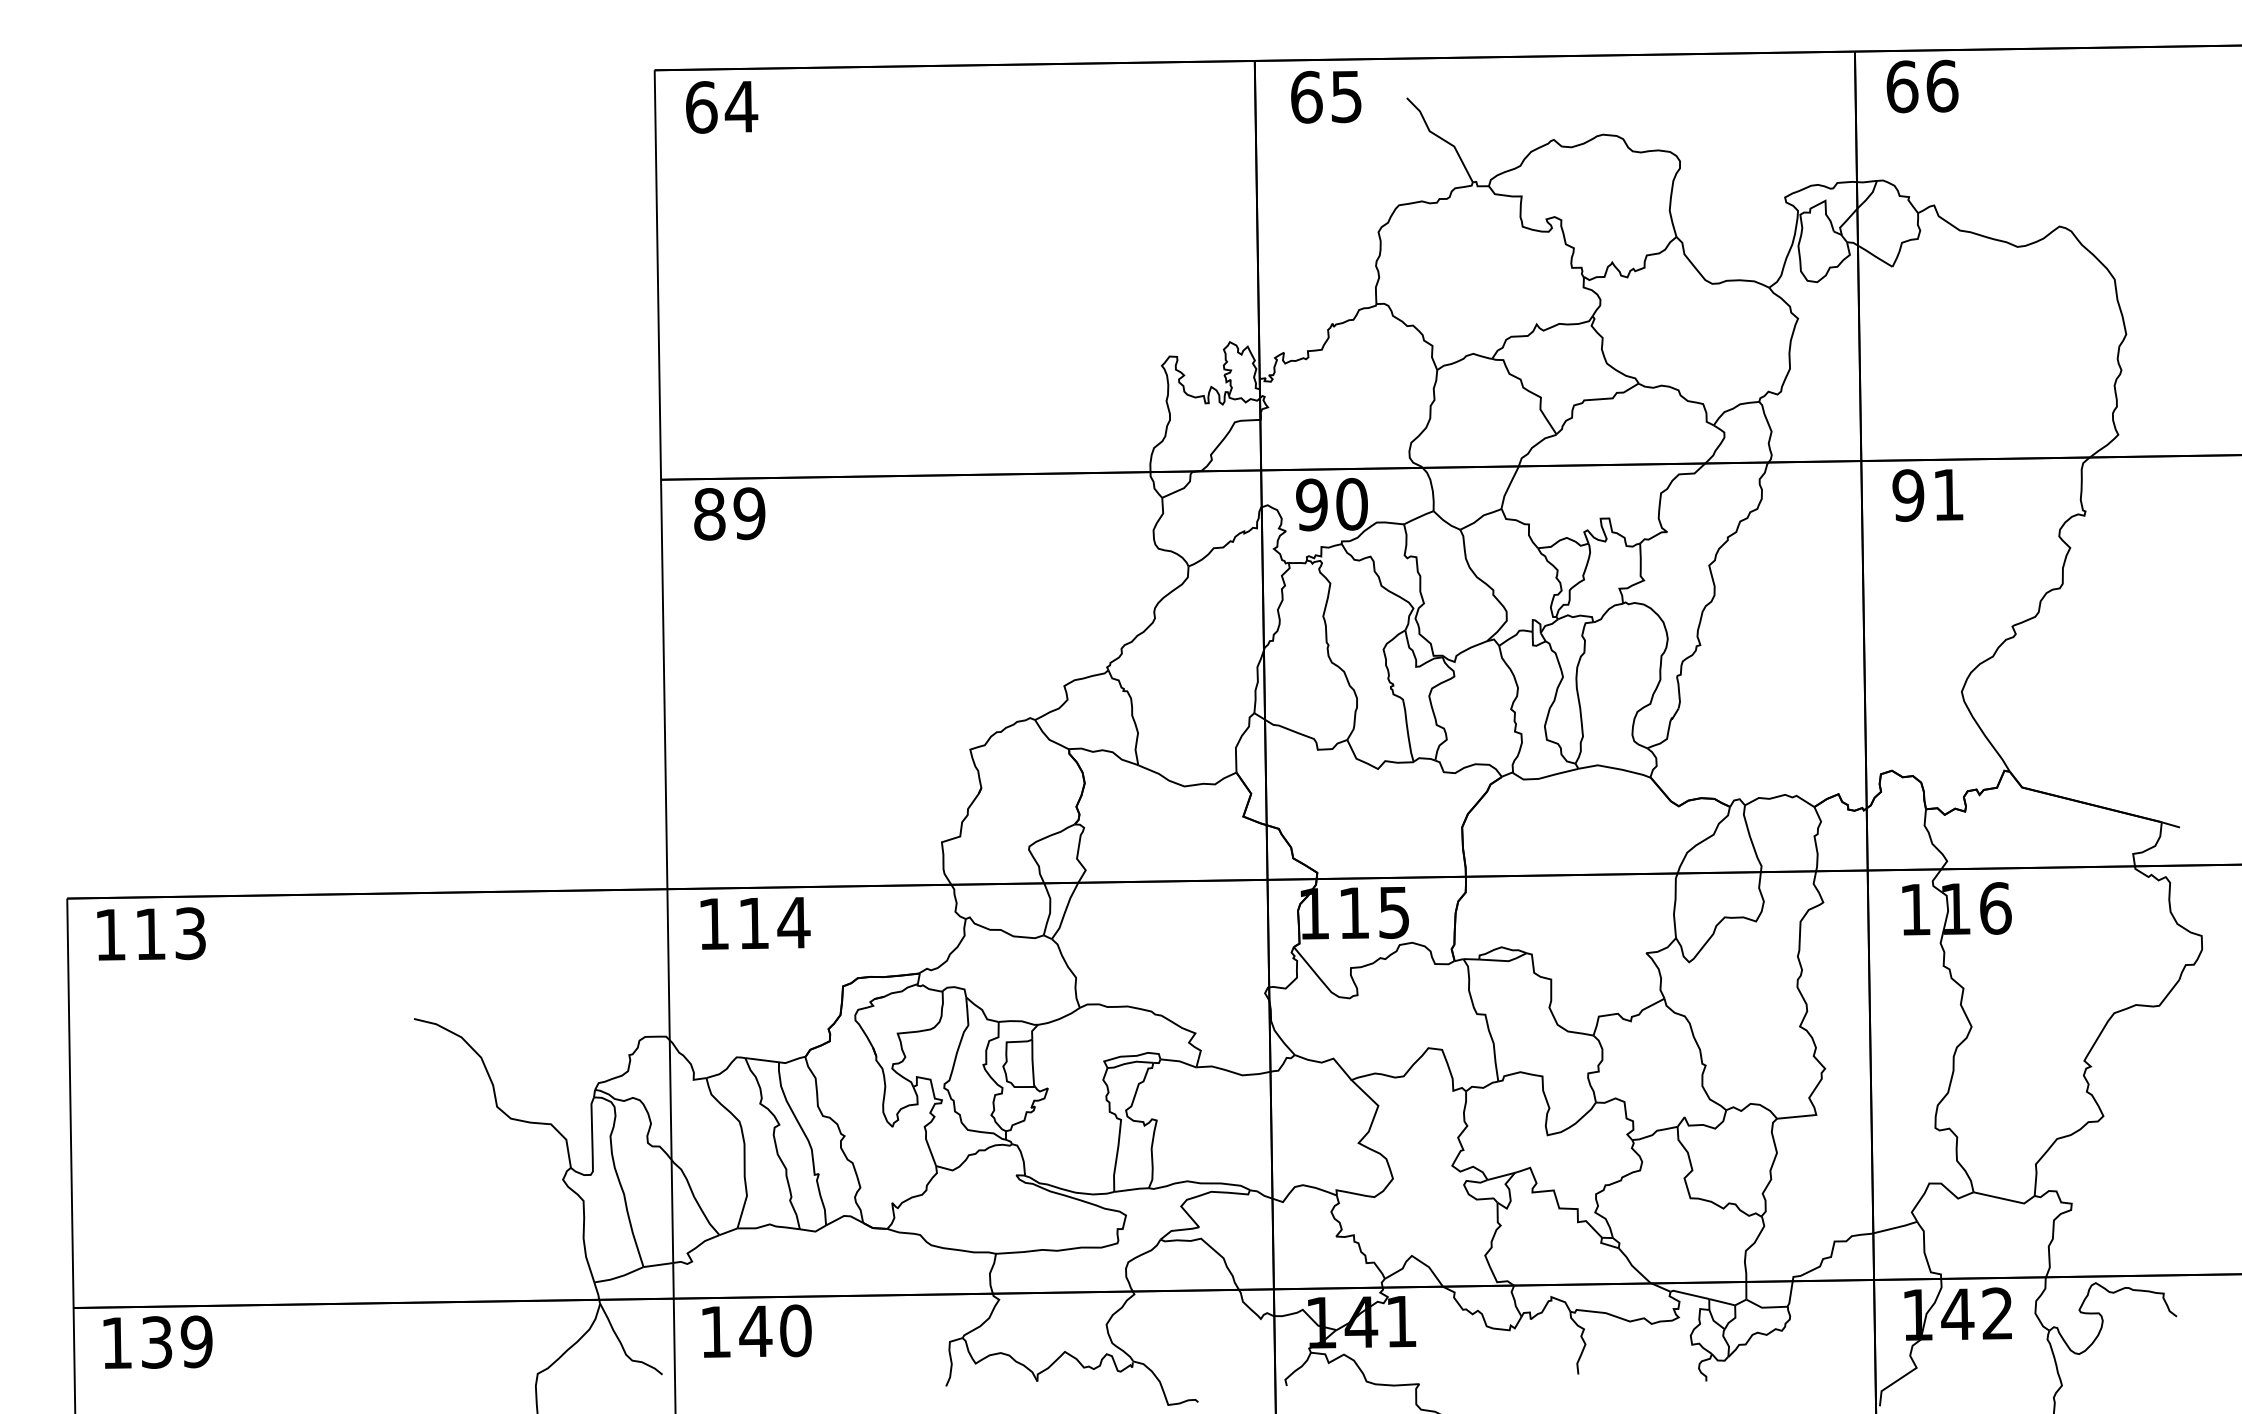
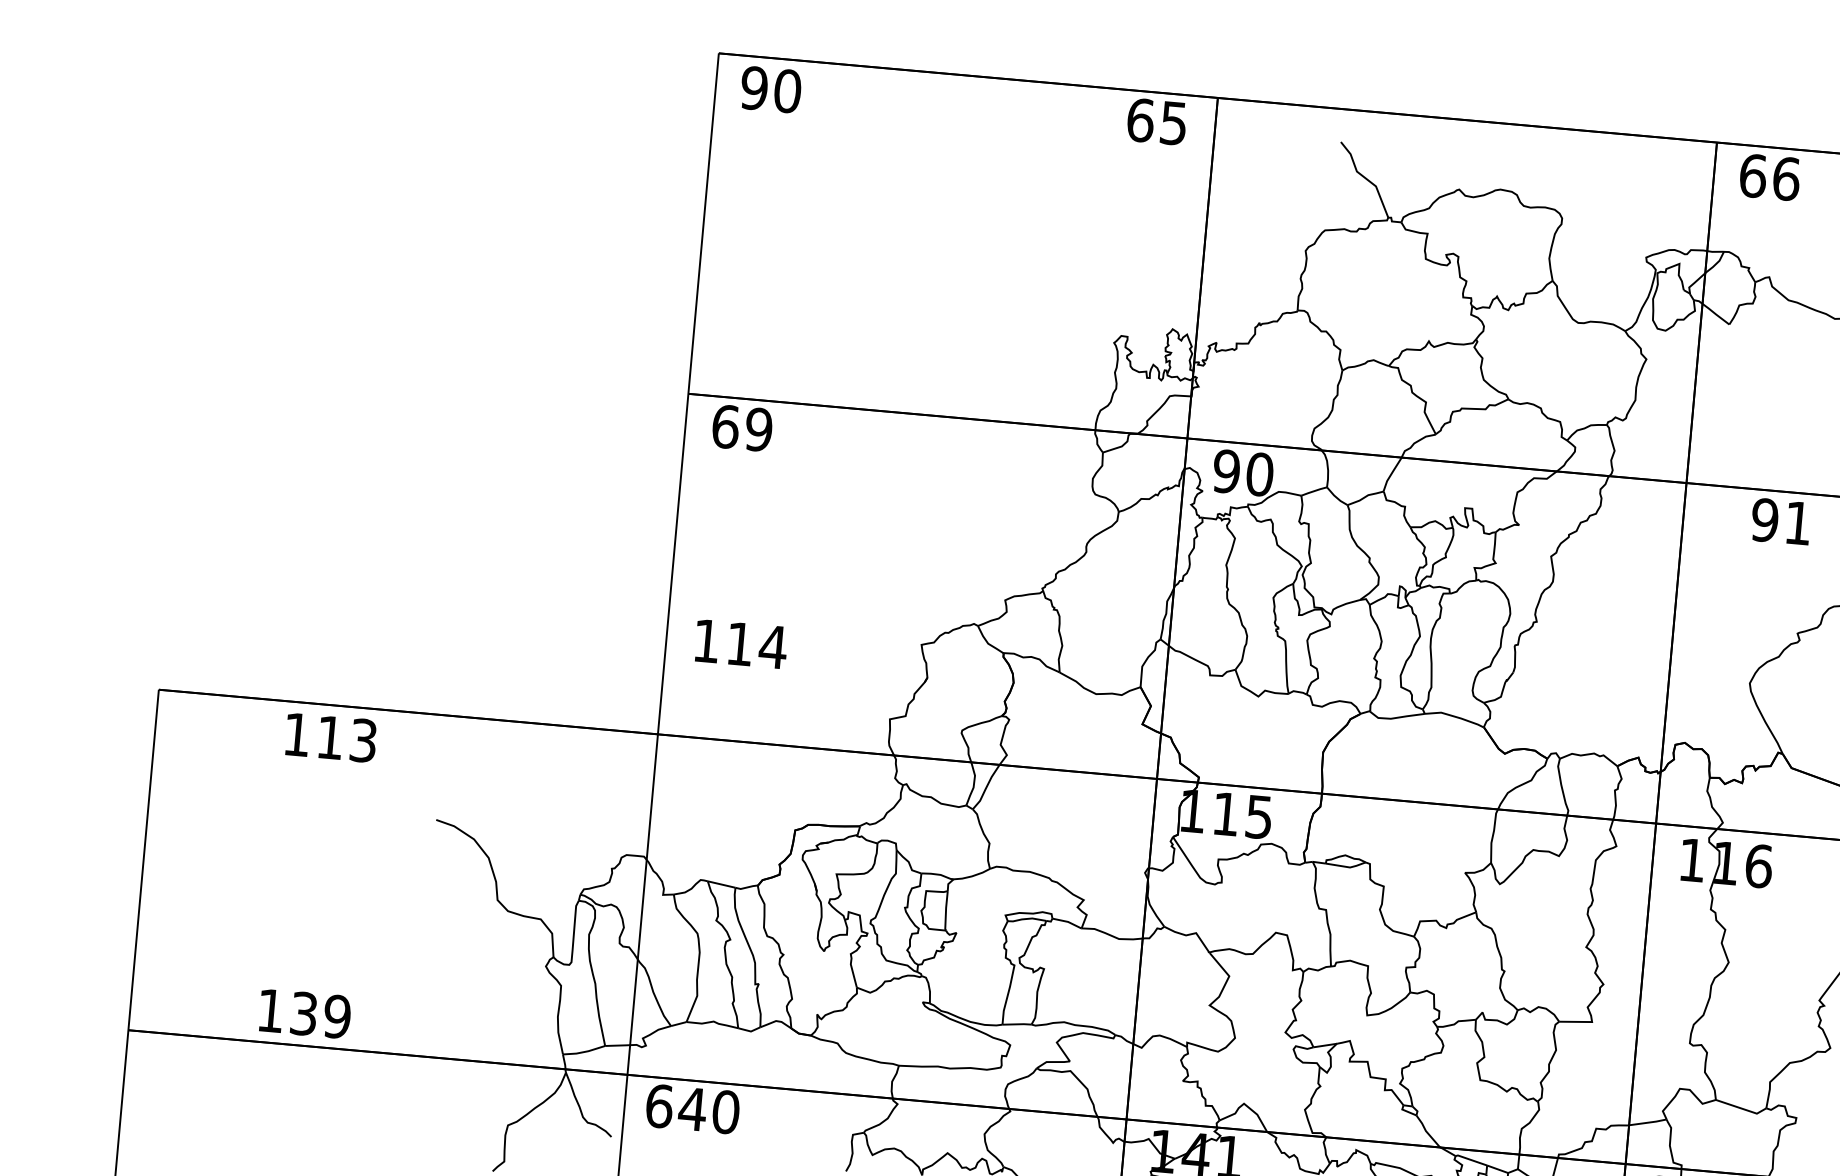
text: (1326, 97) -> (1157, 122), moved
text: (721, 106) -> (771, 89), 64 -> 90
text: (1927, 495) -> (1780, 521), moved
text: (709, 513) -> (725, 426), 89 -> 69
text: (755, 923) -> (741, 644), moved
text: (151, 933) -> (331, 737), moved
text: (716, 1331) -> (660, 1105), 140 -> 640
text: (157, 1341) -> (304, 1013), moved

